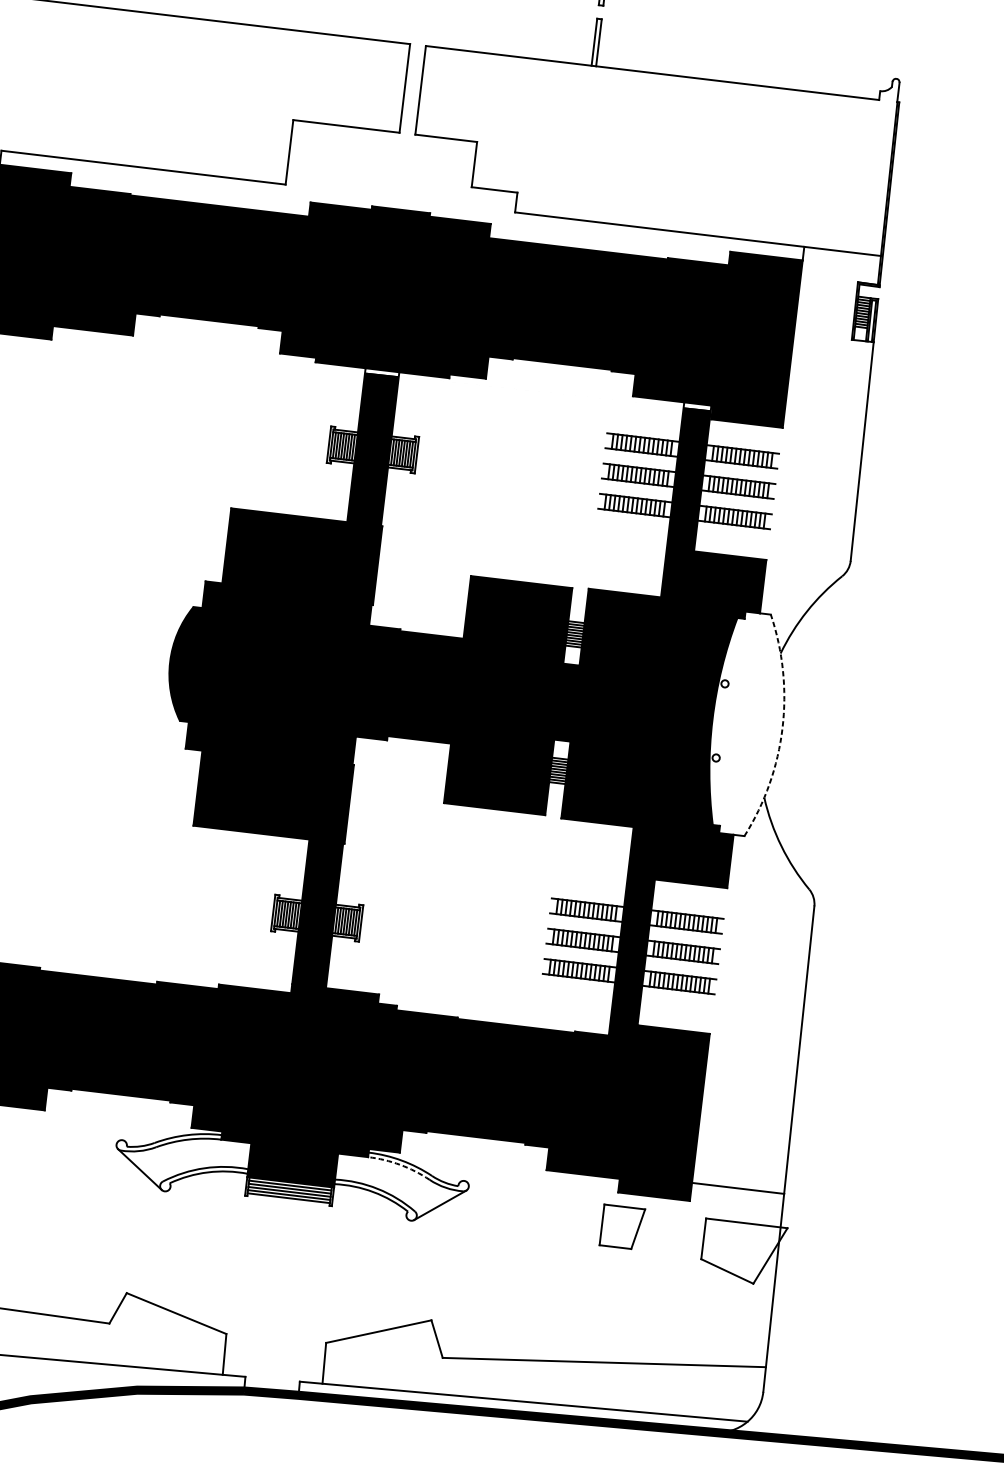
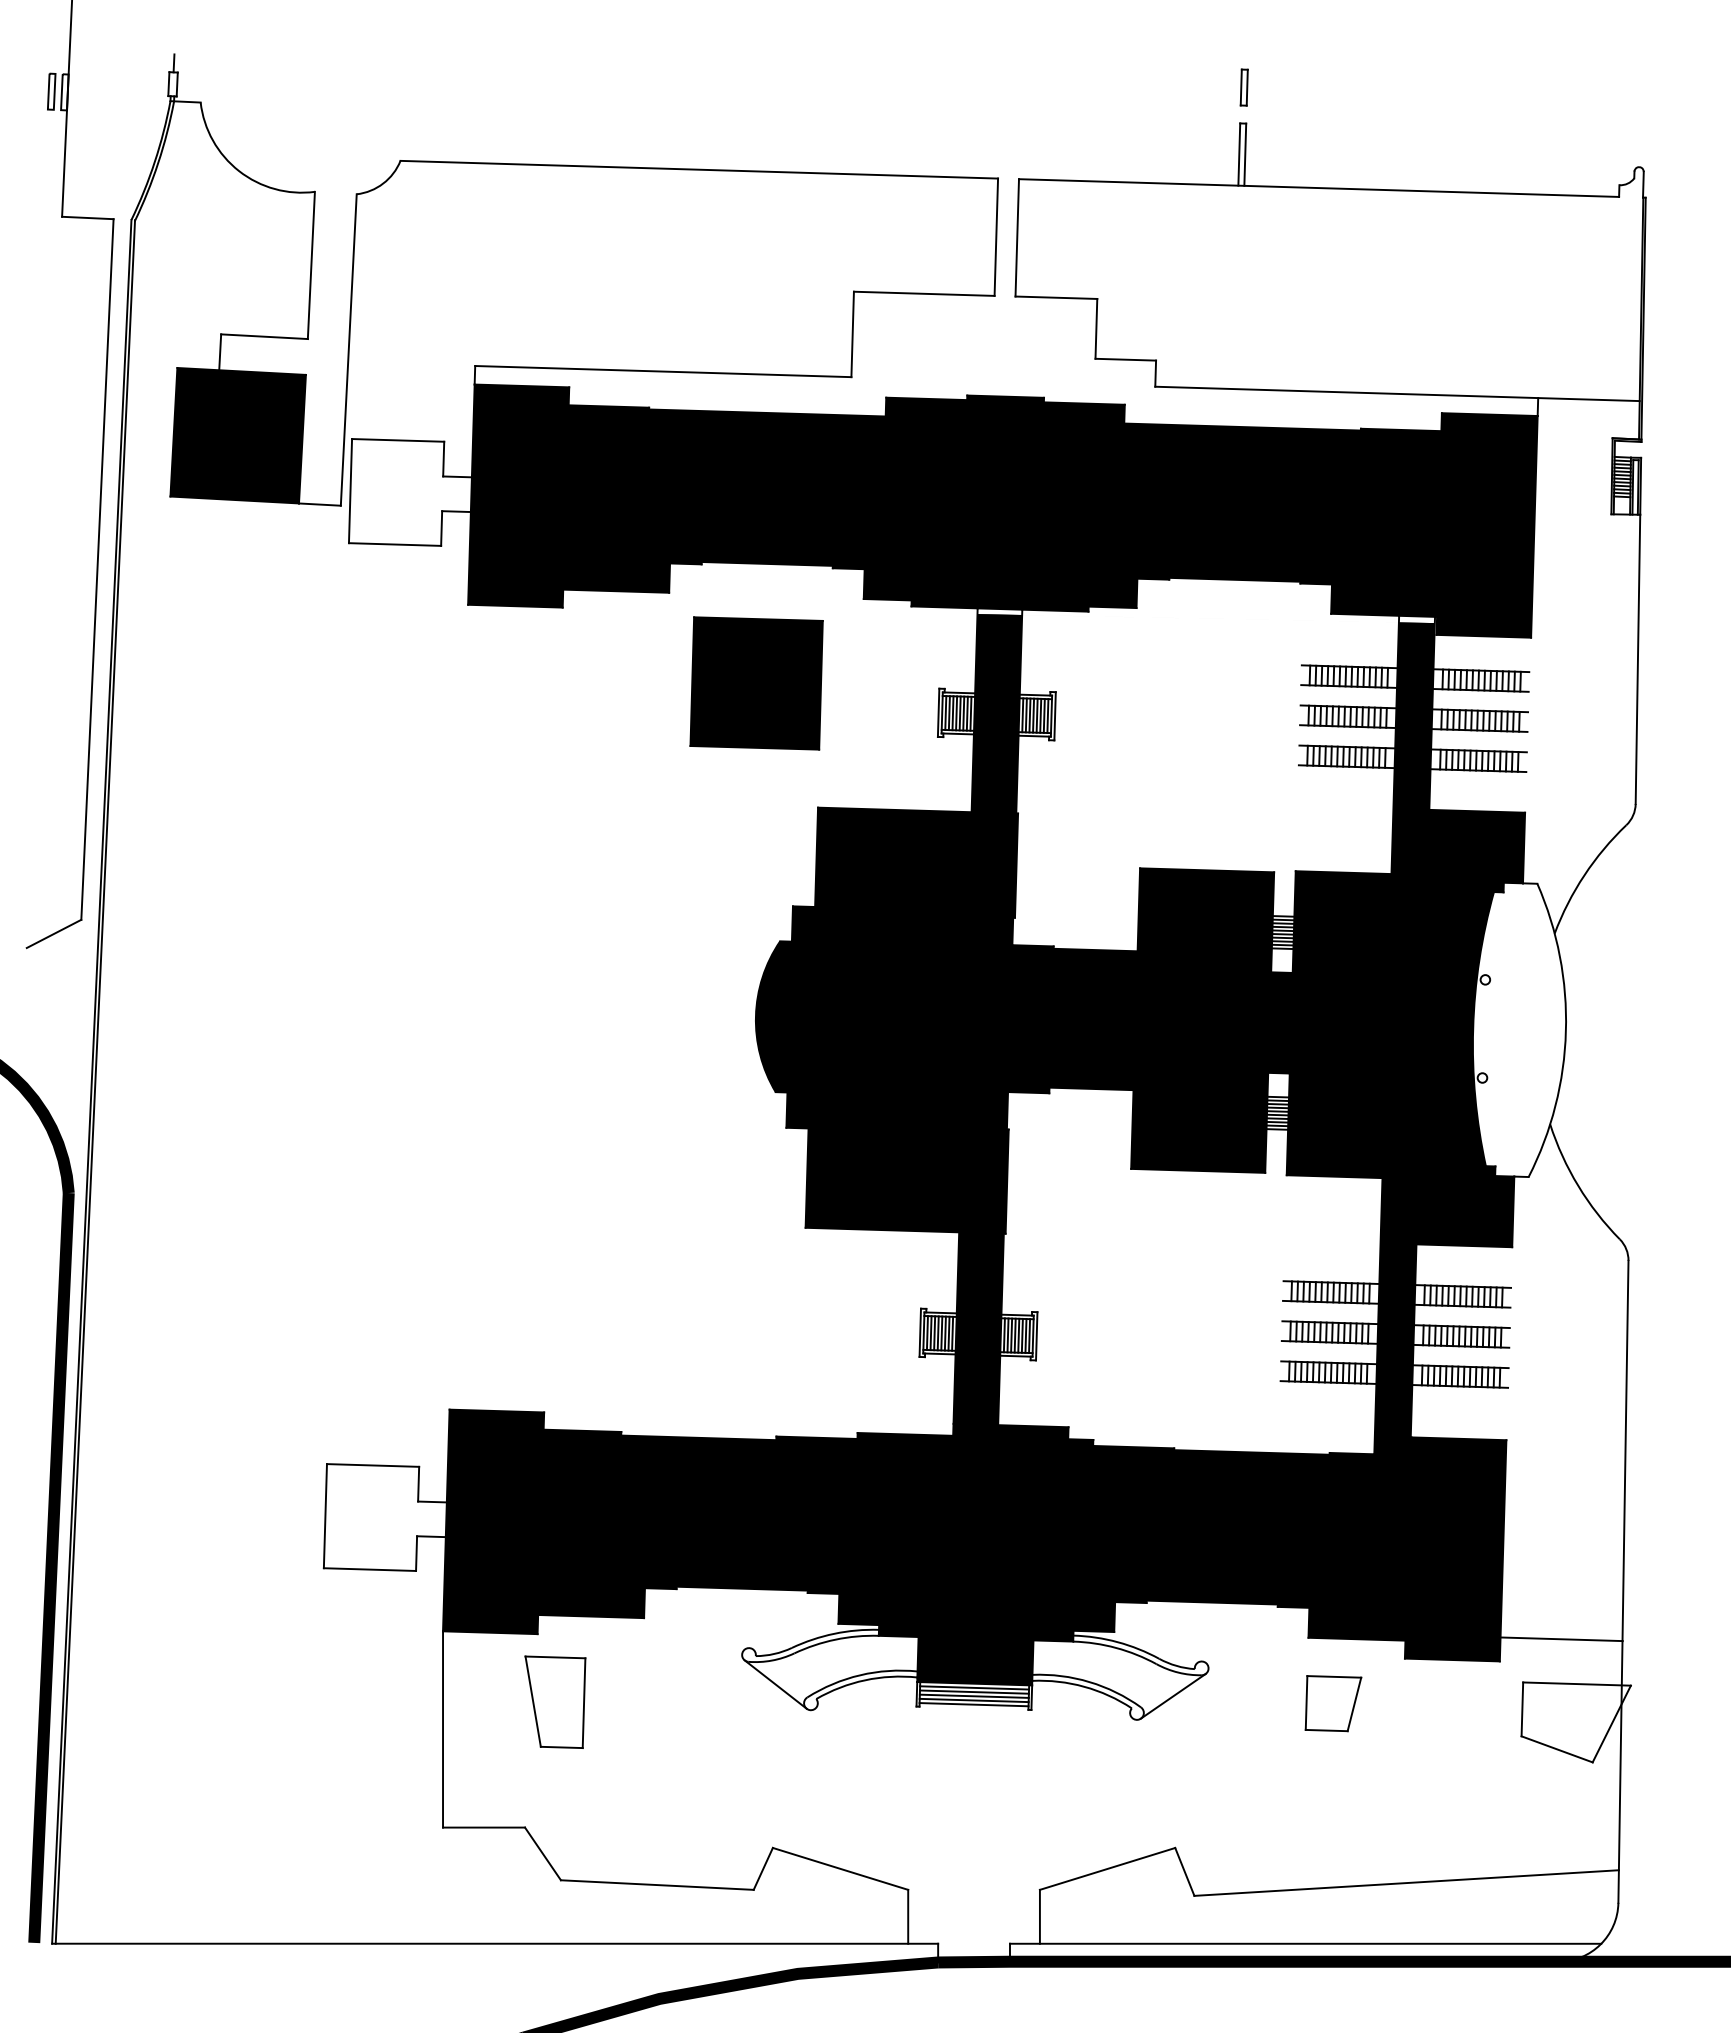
part: (193, 410) -> (756, 683), added
arc: (782, 728) -> (1565, 1031), dashed -> solid
arc: (400, 1164) -> (1116, 1647), dashed -> solid
part: (622, 1227) -> (1333, 1703), moved

